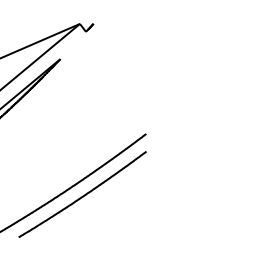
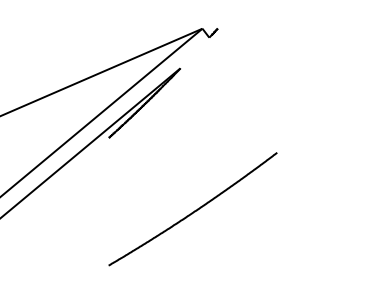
curve: (83, 194) -> (206, 221), removed

